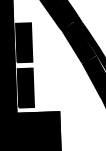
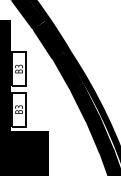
fill: (23, 43) -> (18, 69), removed
fill: (25, 87) -> (18, 109), removed

